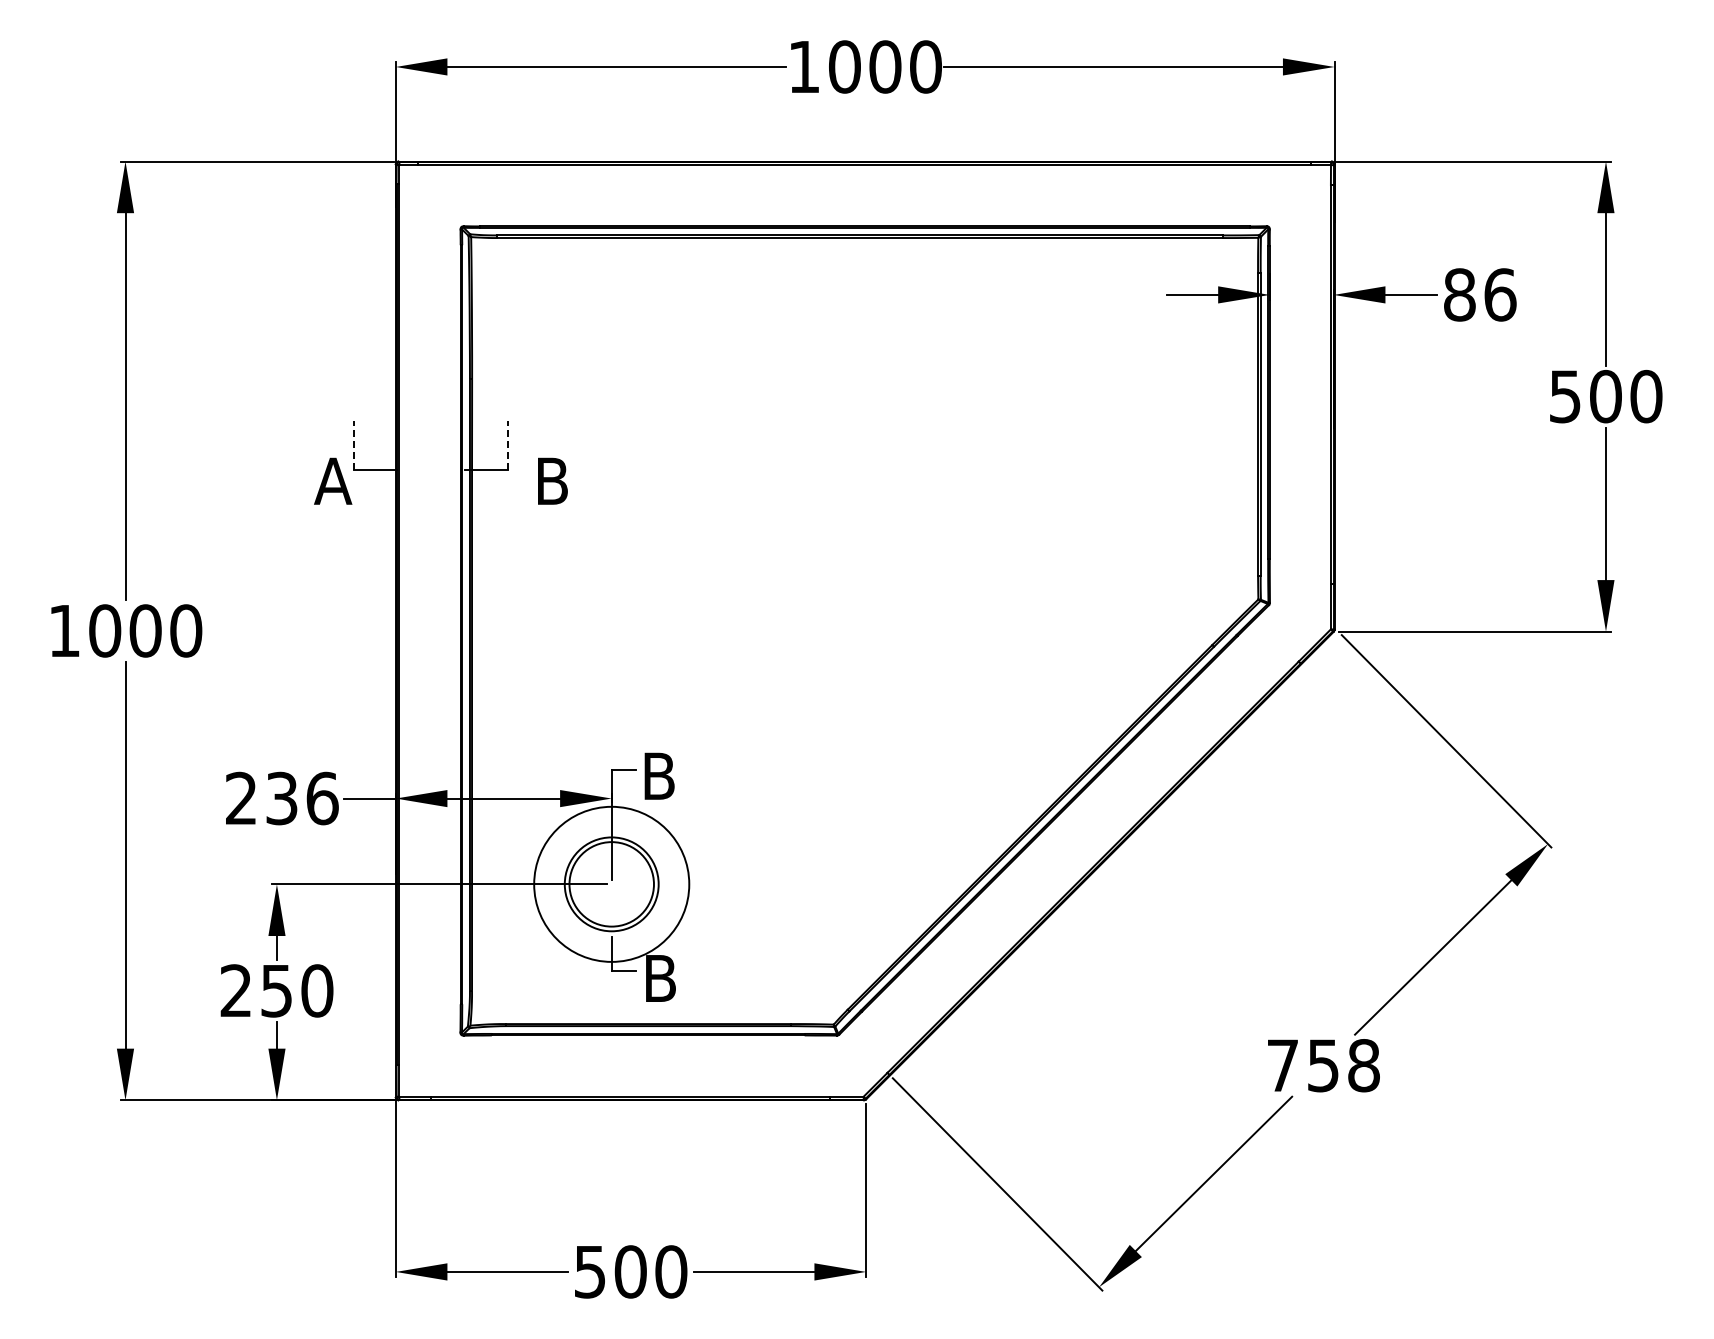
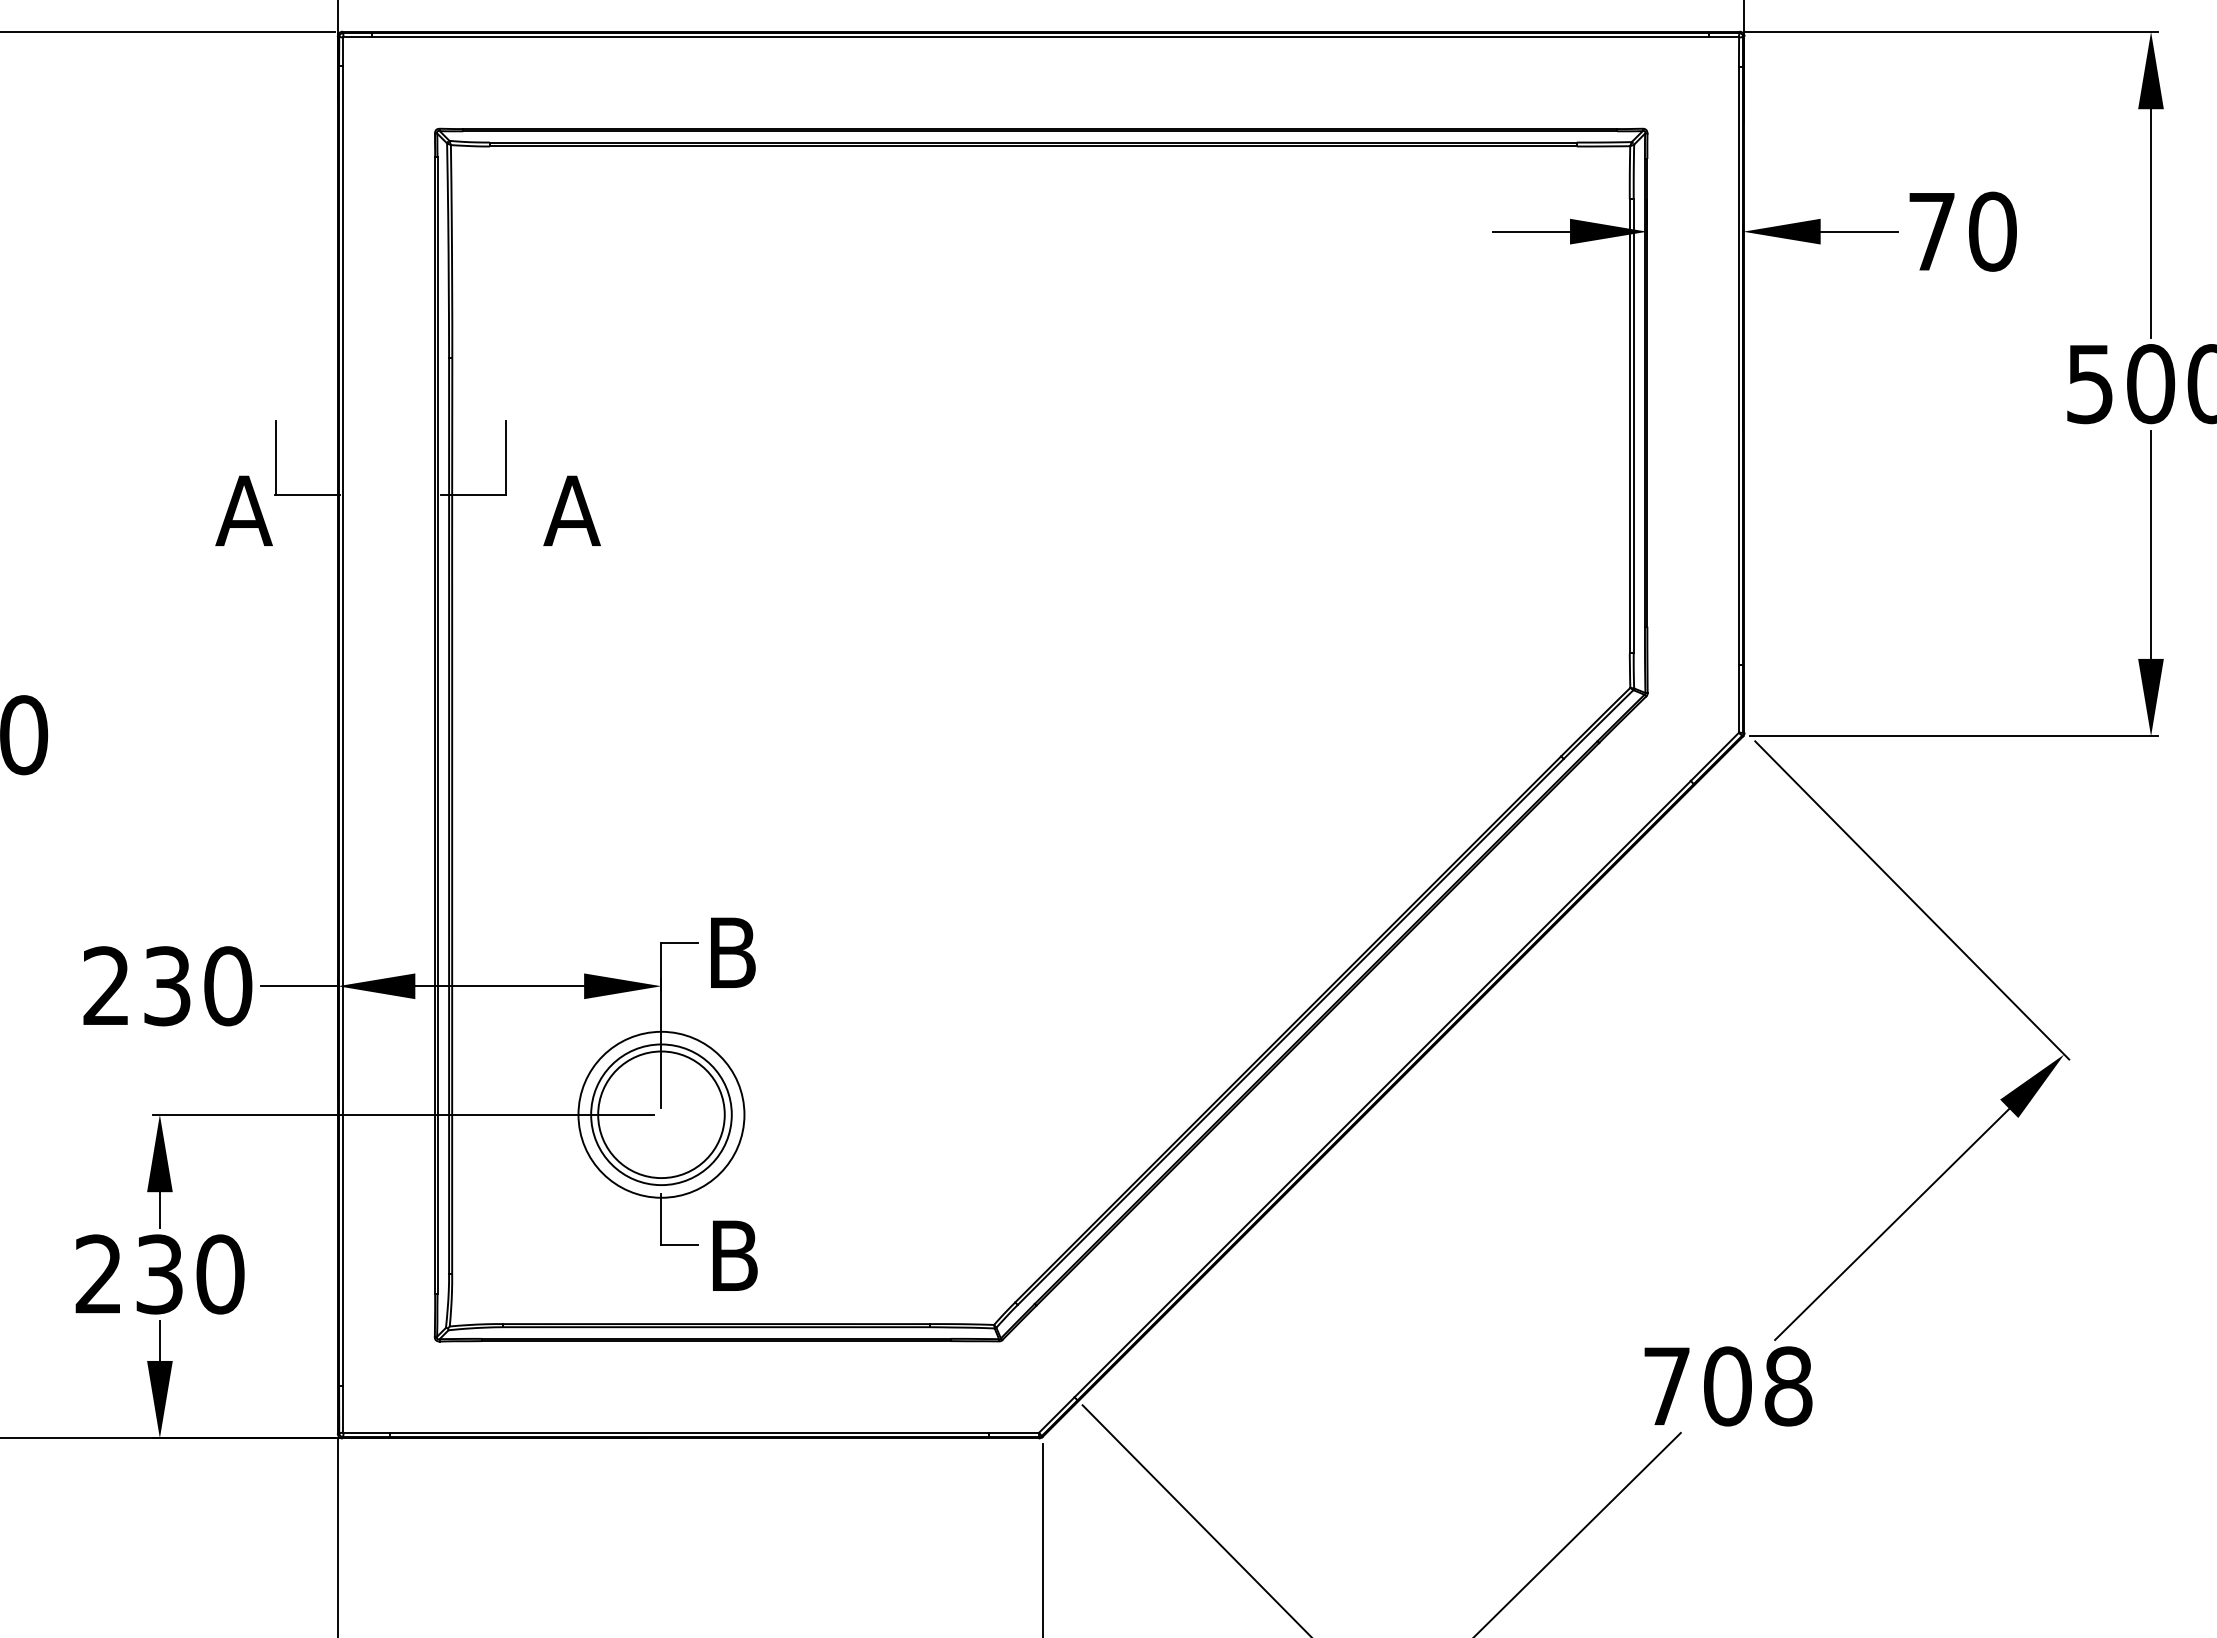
text: (1480, 294) -> (1963, 231), 86 -> 70
line: (354, 445) -> (276, 457), dashed -> solid
line: (507, 445) -> (505, 457), dashed -> solid
text: (552, 480) -> (572, 509), B -> A
text: (322, 798) -> (228, 986), 236 -> 230
circle: (611, 883) -> (661, 1113), size x0.71
text: (276, 990) -> (159, 1273), 250 -> 230
text: (1323, 1065) -> (1727, 1386), 758 -> 708

